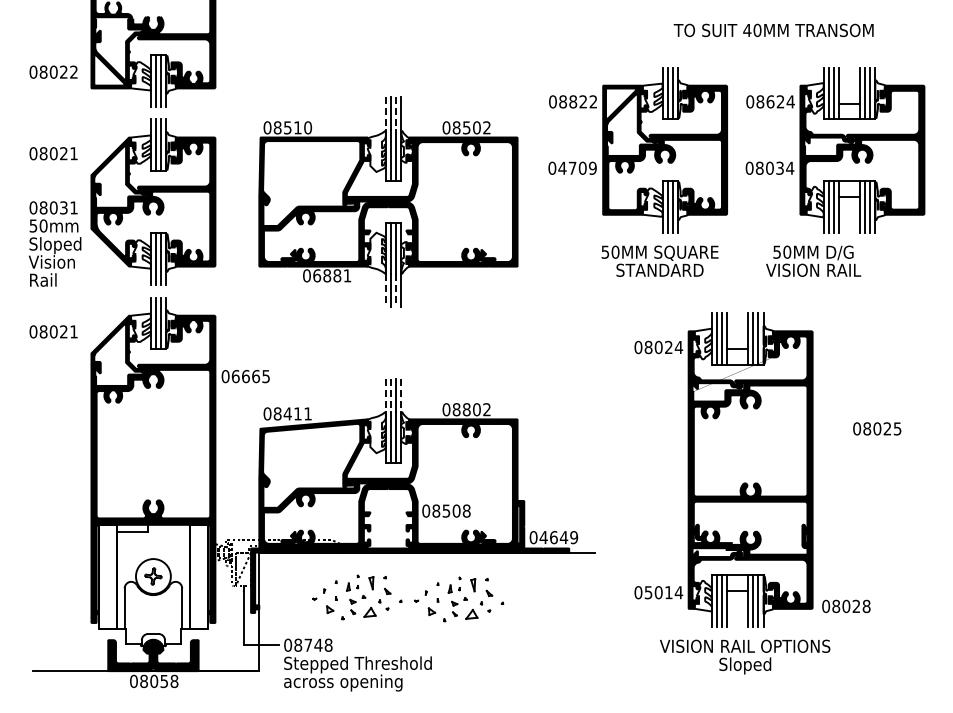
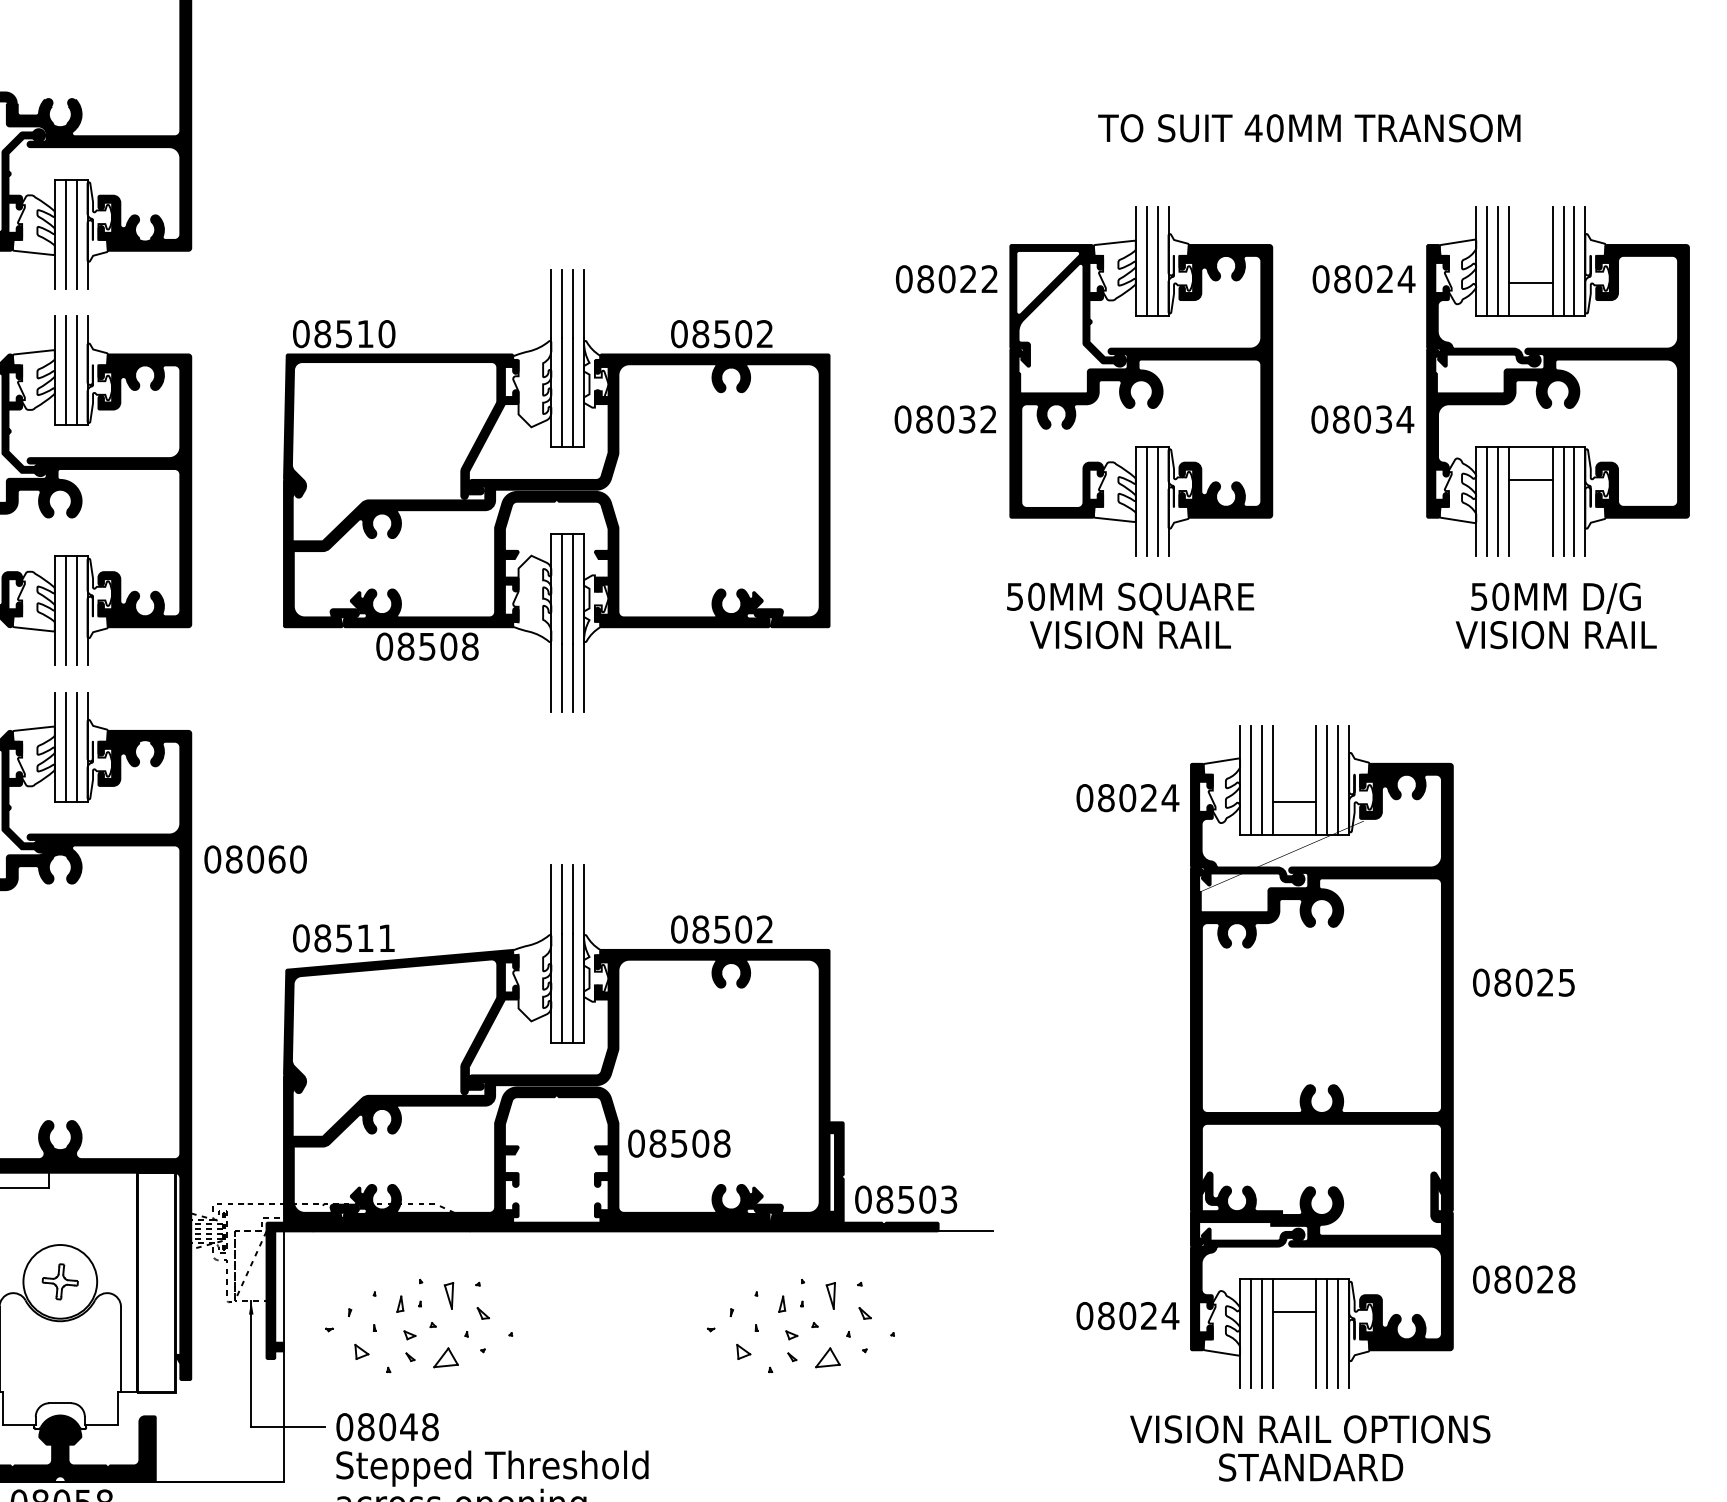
text: (773, 30) -> (1308, 128), moved
text: (573, 101) -> (947, 278), 08822 -> 08022
text: (770, 101) -> (1363, 278), 08624 -> 08024
line: (385, 114) -> (550, 305), dashed -> solid
line: (396, 114) -> (573, 305), dashed -> solid
text: (577, 167) -> (956, 417), 04709 -> 08032
text: (813, 260) -> (1556, 614), moved
text: (659, 269) -> (1129, 633), STANDARD -> VISION RAIL
text: (332, 275) -> (438, 645), 06881 -> 08508
line: (385, 291) -> (550, 679), dashed -> solid
line: (396, 291) -> (573, 679), dashed -> solid
text: (250, 376) -> (265, 859), 06665 -> 08060
line: (385, 395) -> (550, 899), dashed -> solid
line: (391, 395) -> (563, 899), dashed -> solid
line: (401, 395) -> (584, 899), dashed -> solid
text: (466, 409) -> (721, 929), 08802 -> 08502
text: (287, 413) -> (343, 937), 08411 -> 08511
text: (877, 428) -> (1524, 981), moved
text: (558, 537) -> (915, 1199), 04649 -> 08503
text: (658, 592) -> (1127, 1315), 05014 -> 08024
part: (357, 597) -> (419, 1326), moved
part: (458, 599) -> (799, 1326), moved
text: (846, 606) -> (1524, 1279), moved
text: (308, 644) -> (387, 1425), 08748 -> 08048
text: (745, 665) -> (1311, 1469), Sloped -> STANDARD

